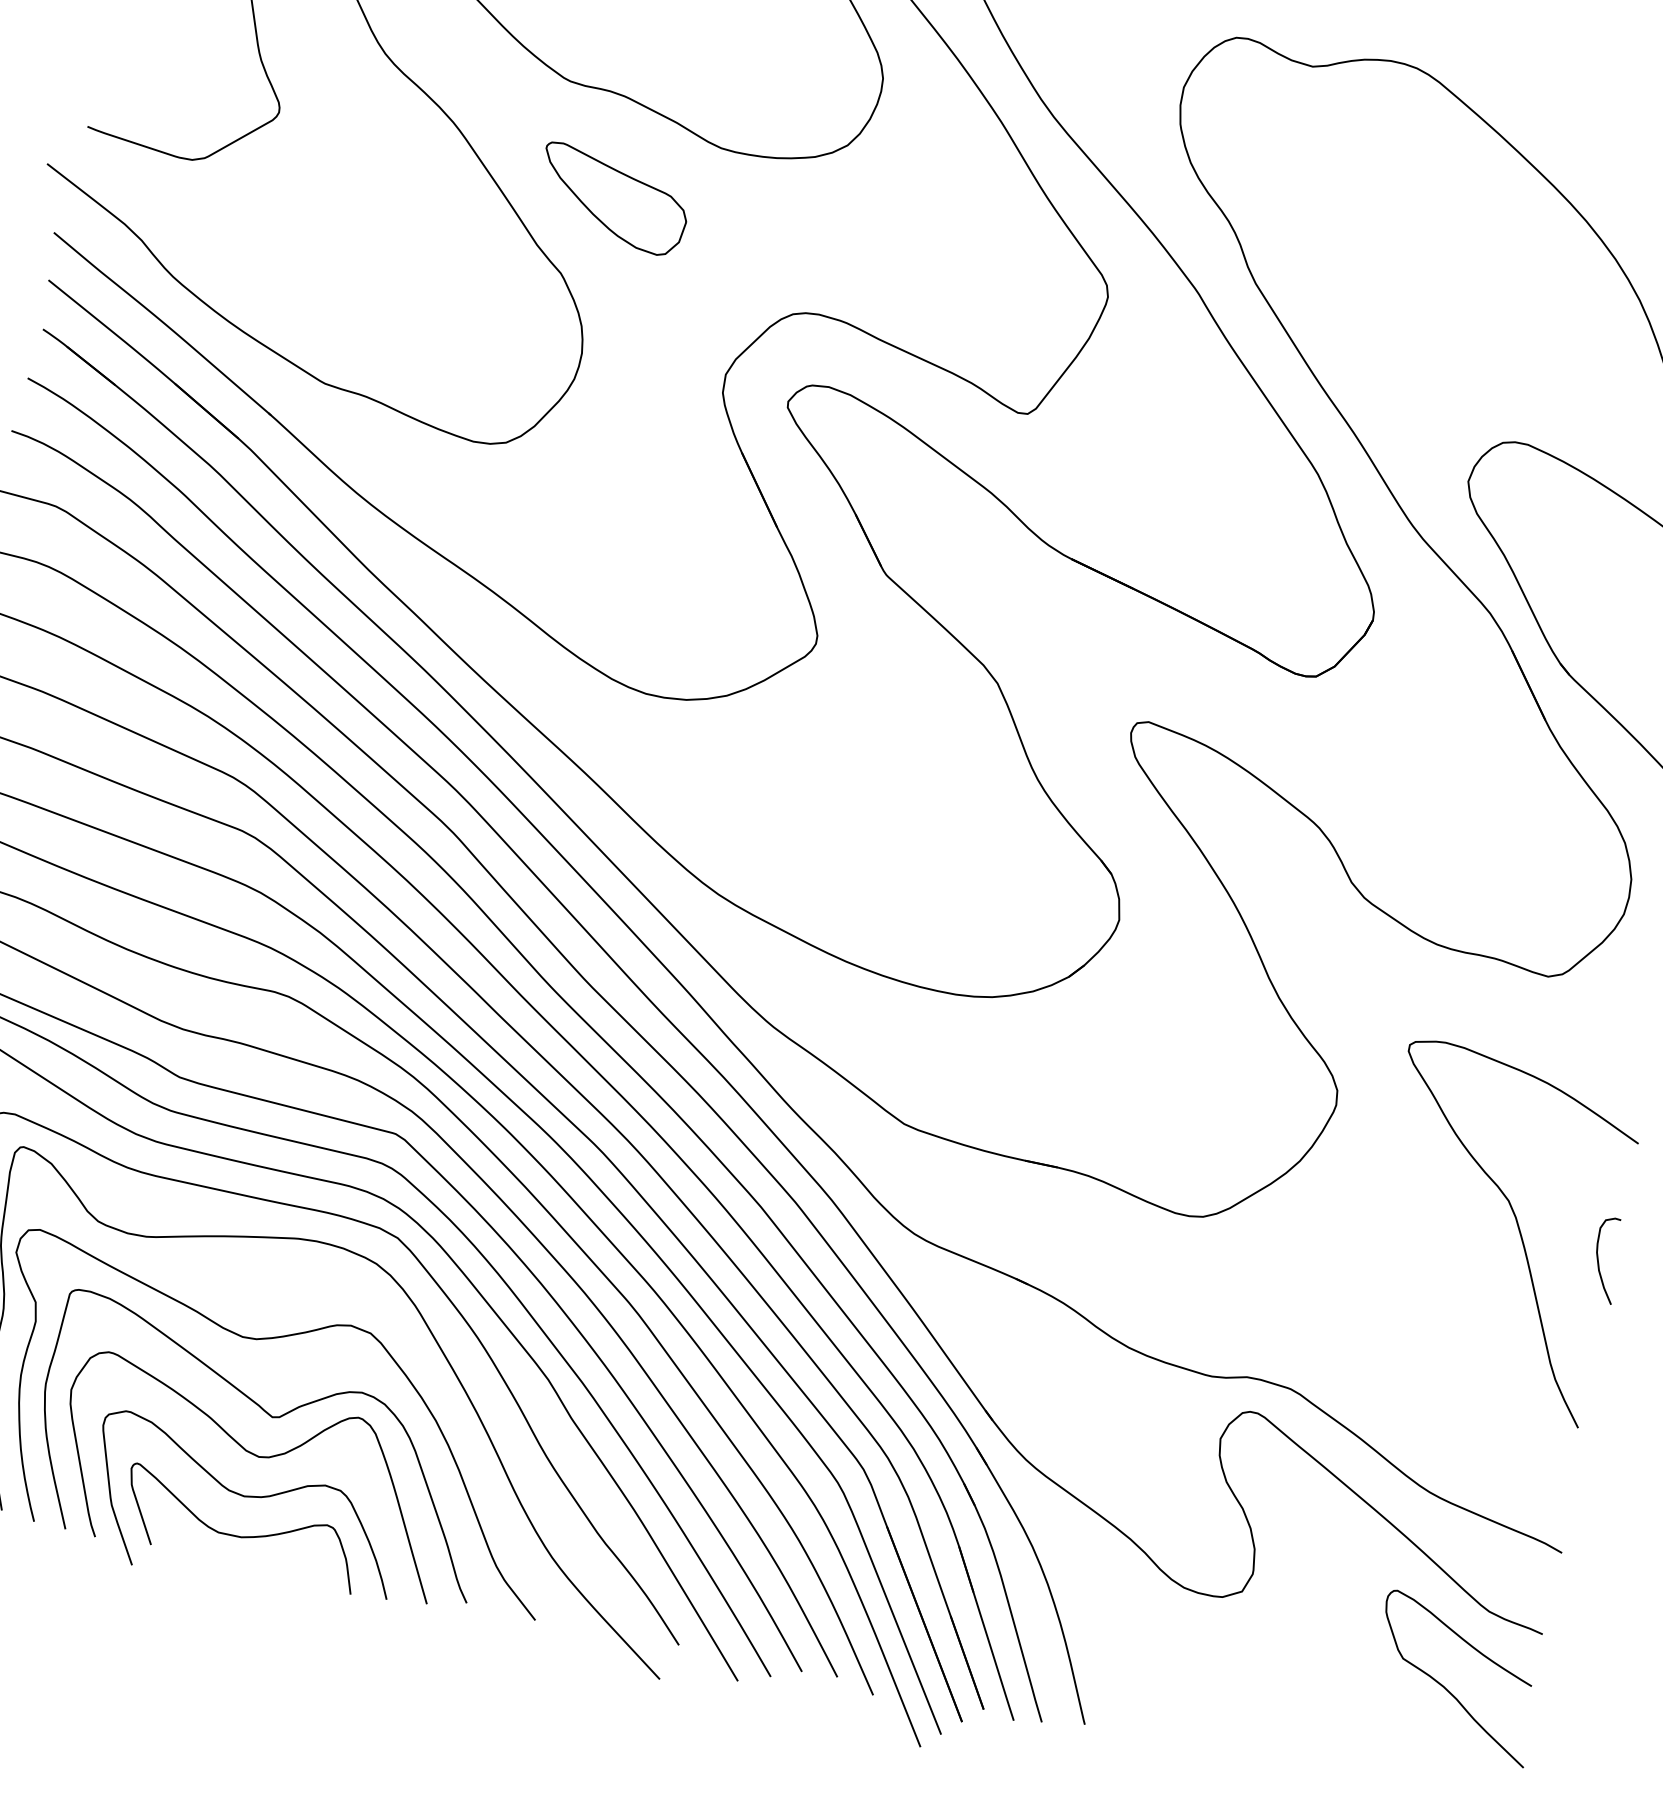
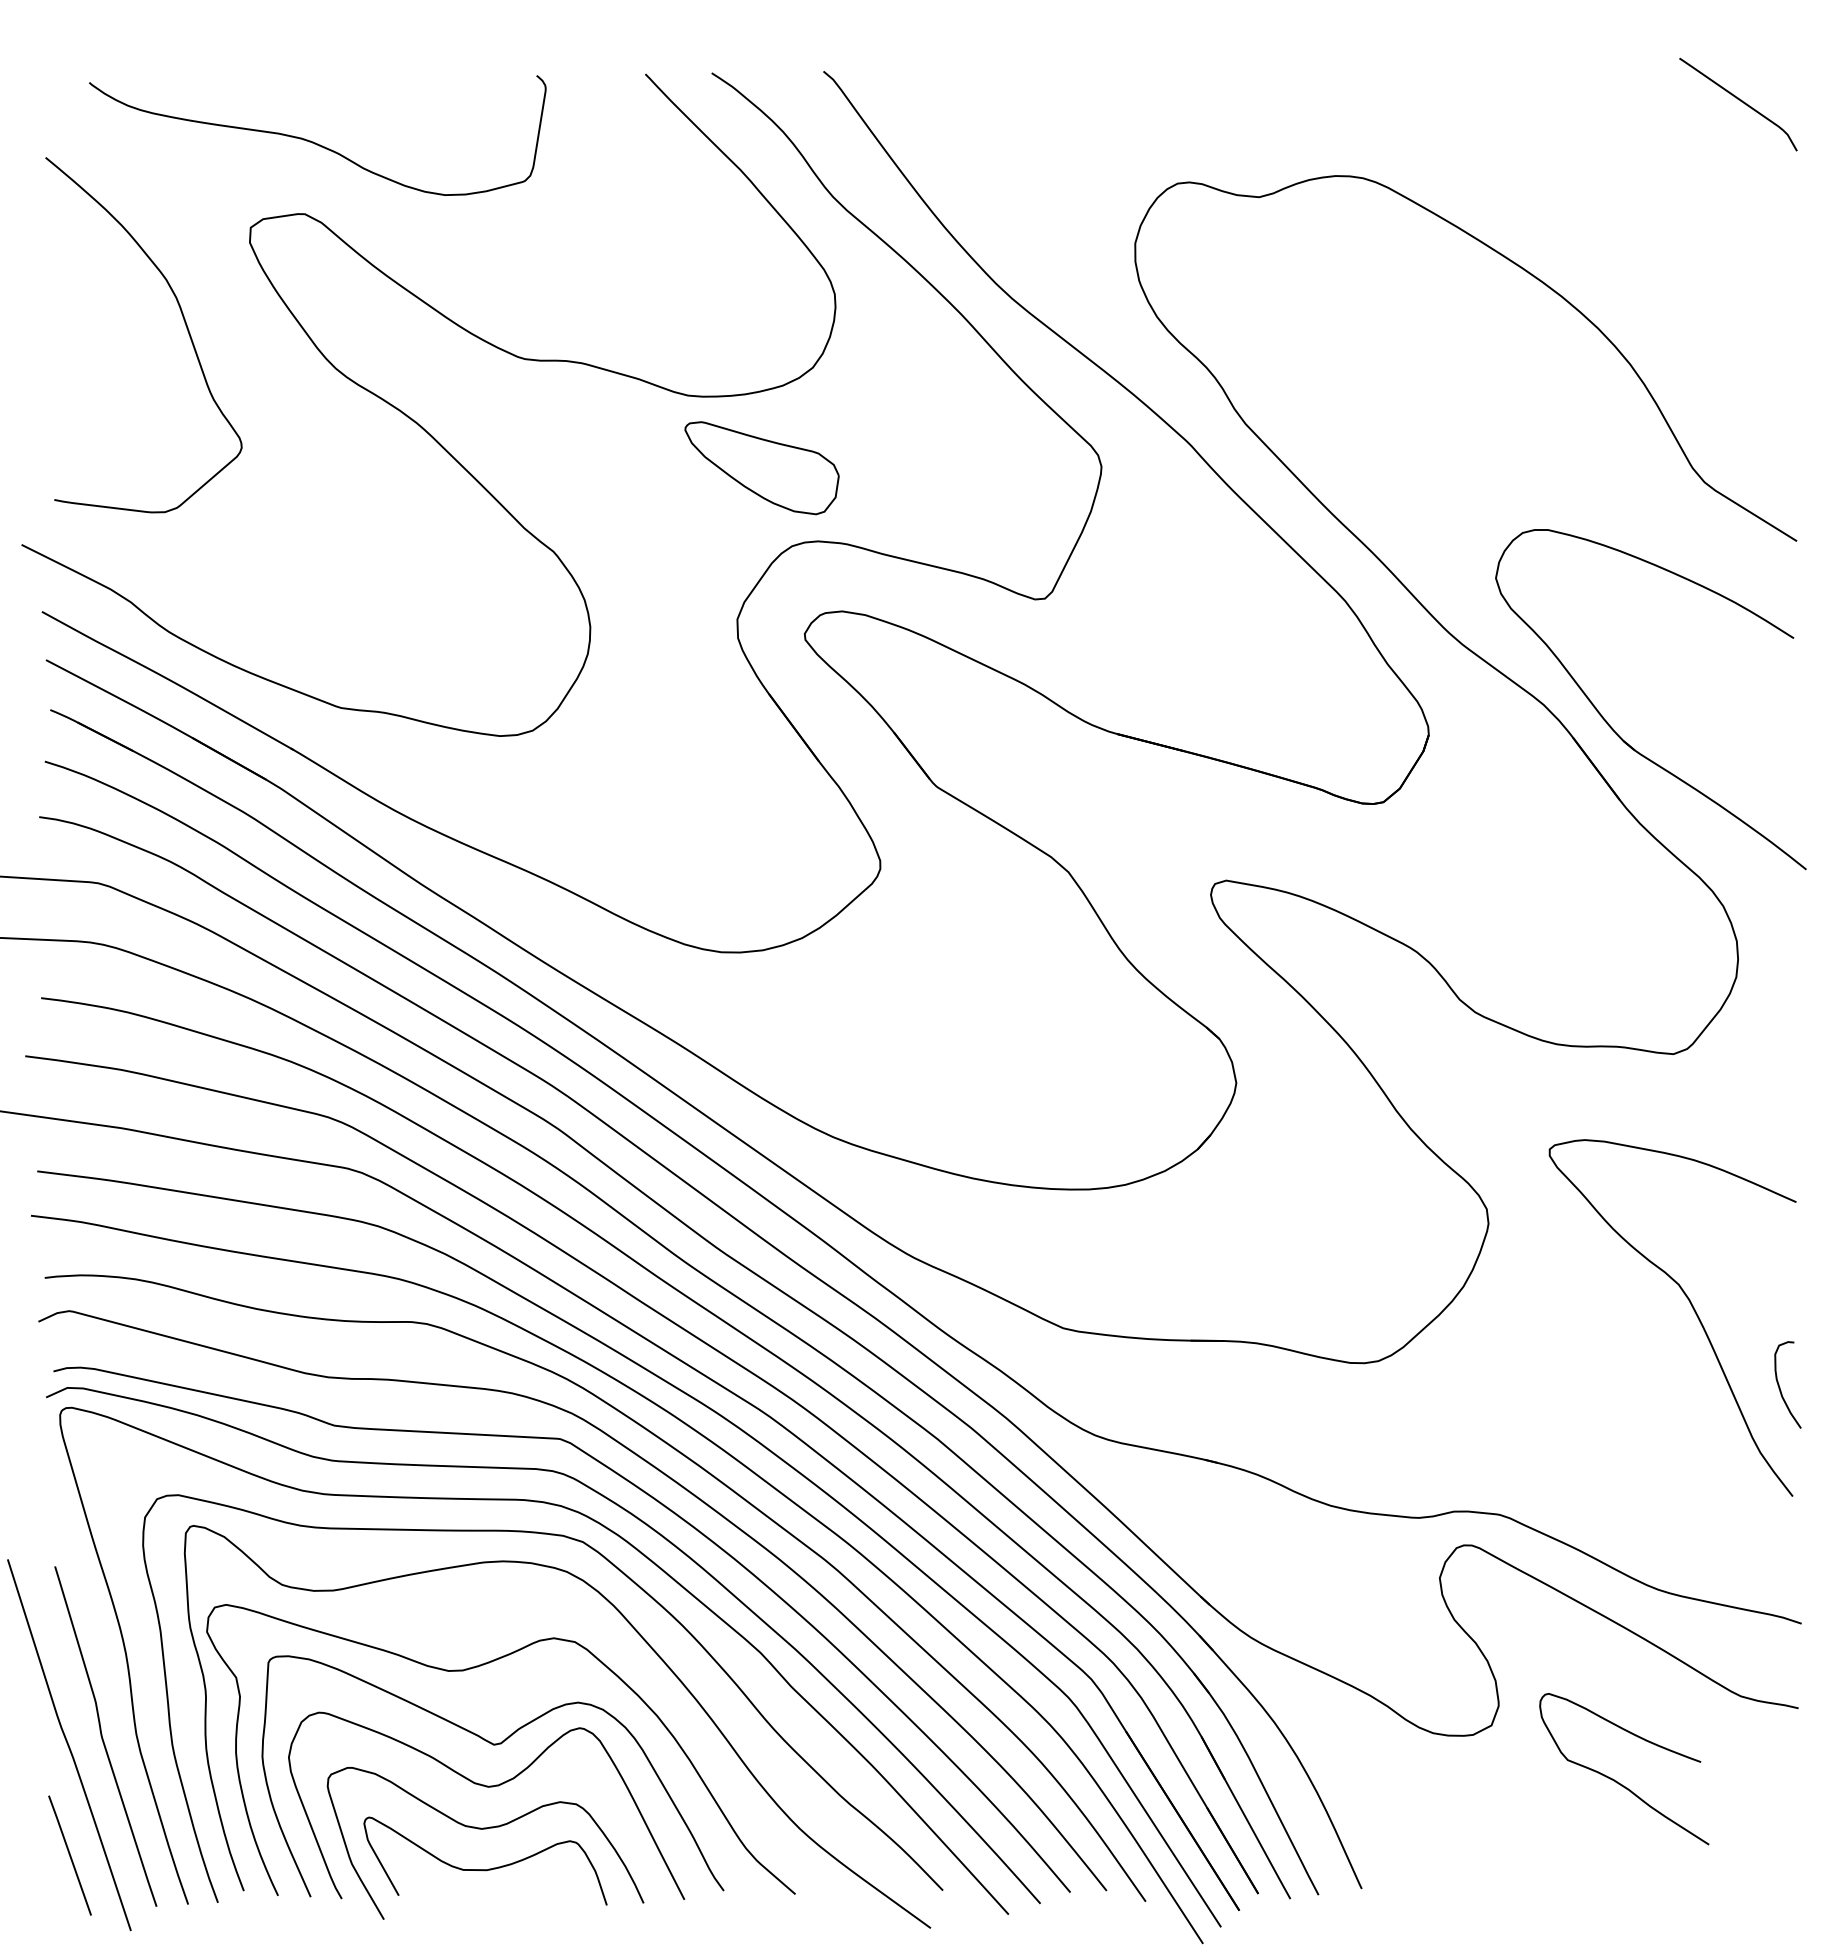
part: (612, 199) -> (761, 468), moved
curve: (1599, 1261) -> (1780, 1387), moved
curve: (1446, 1687) -> (1616, 1780), moved

